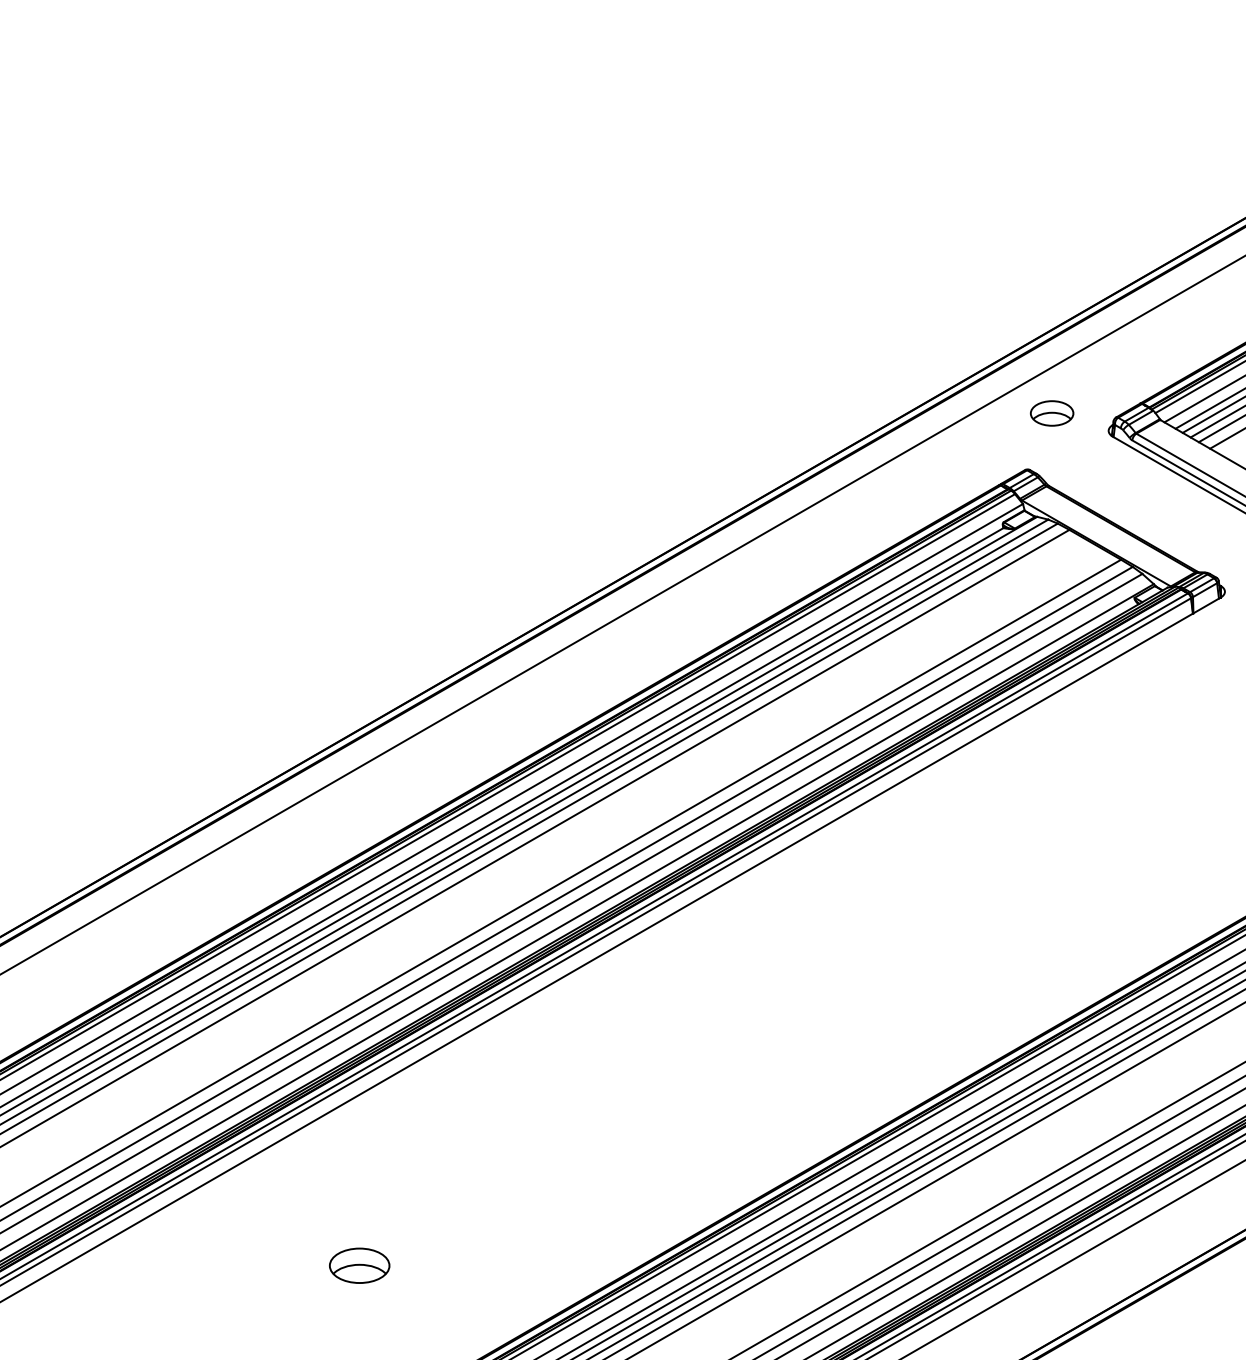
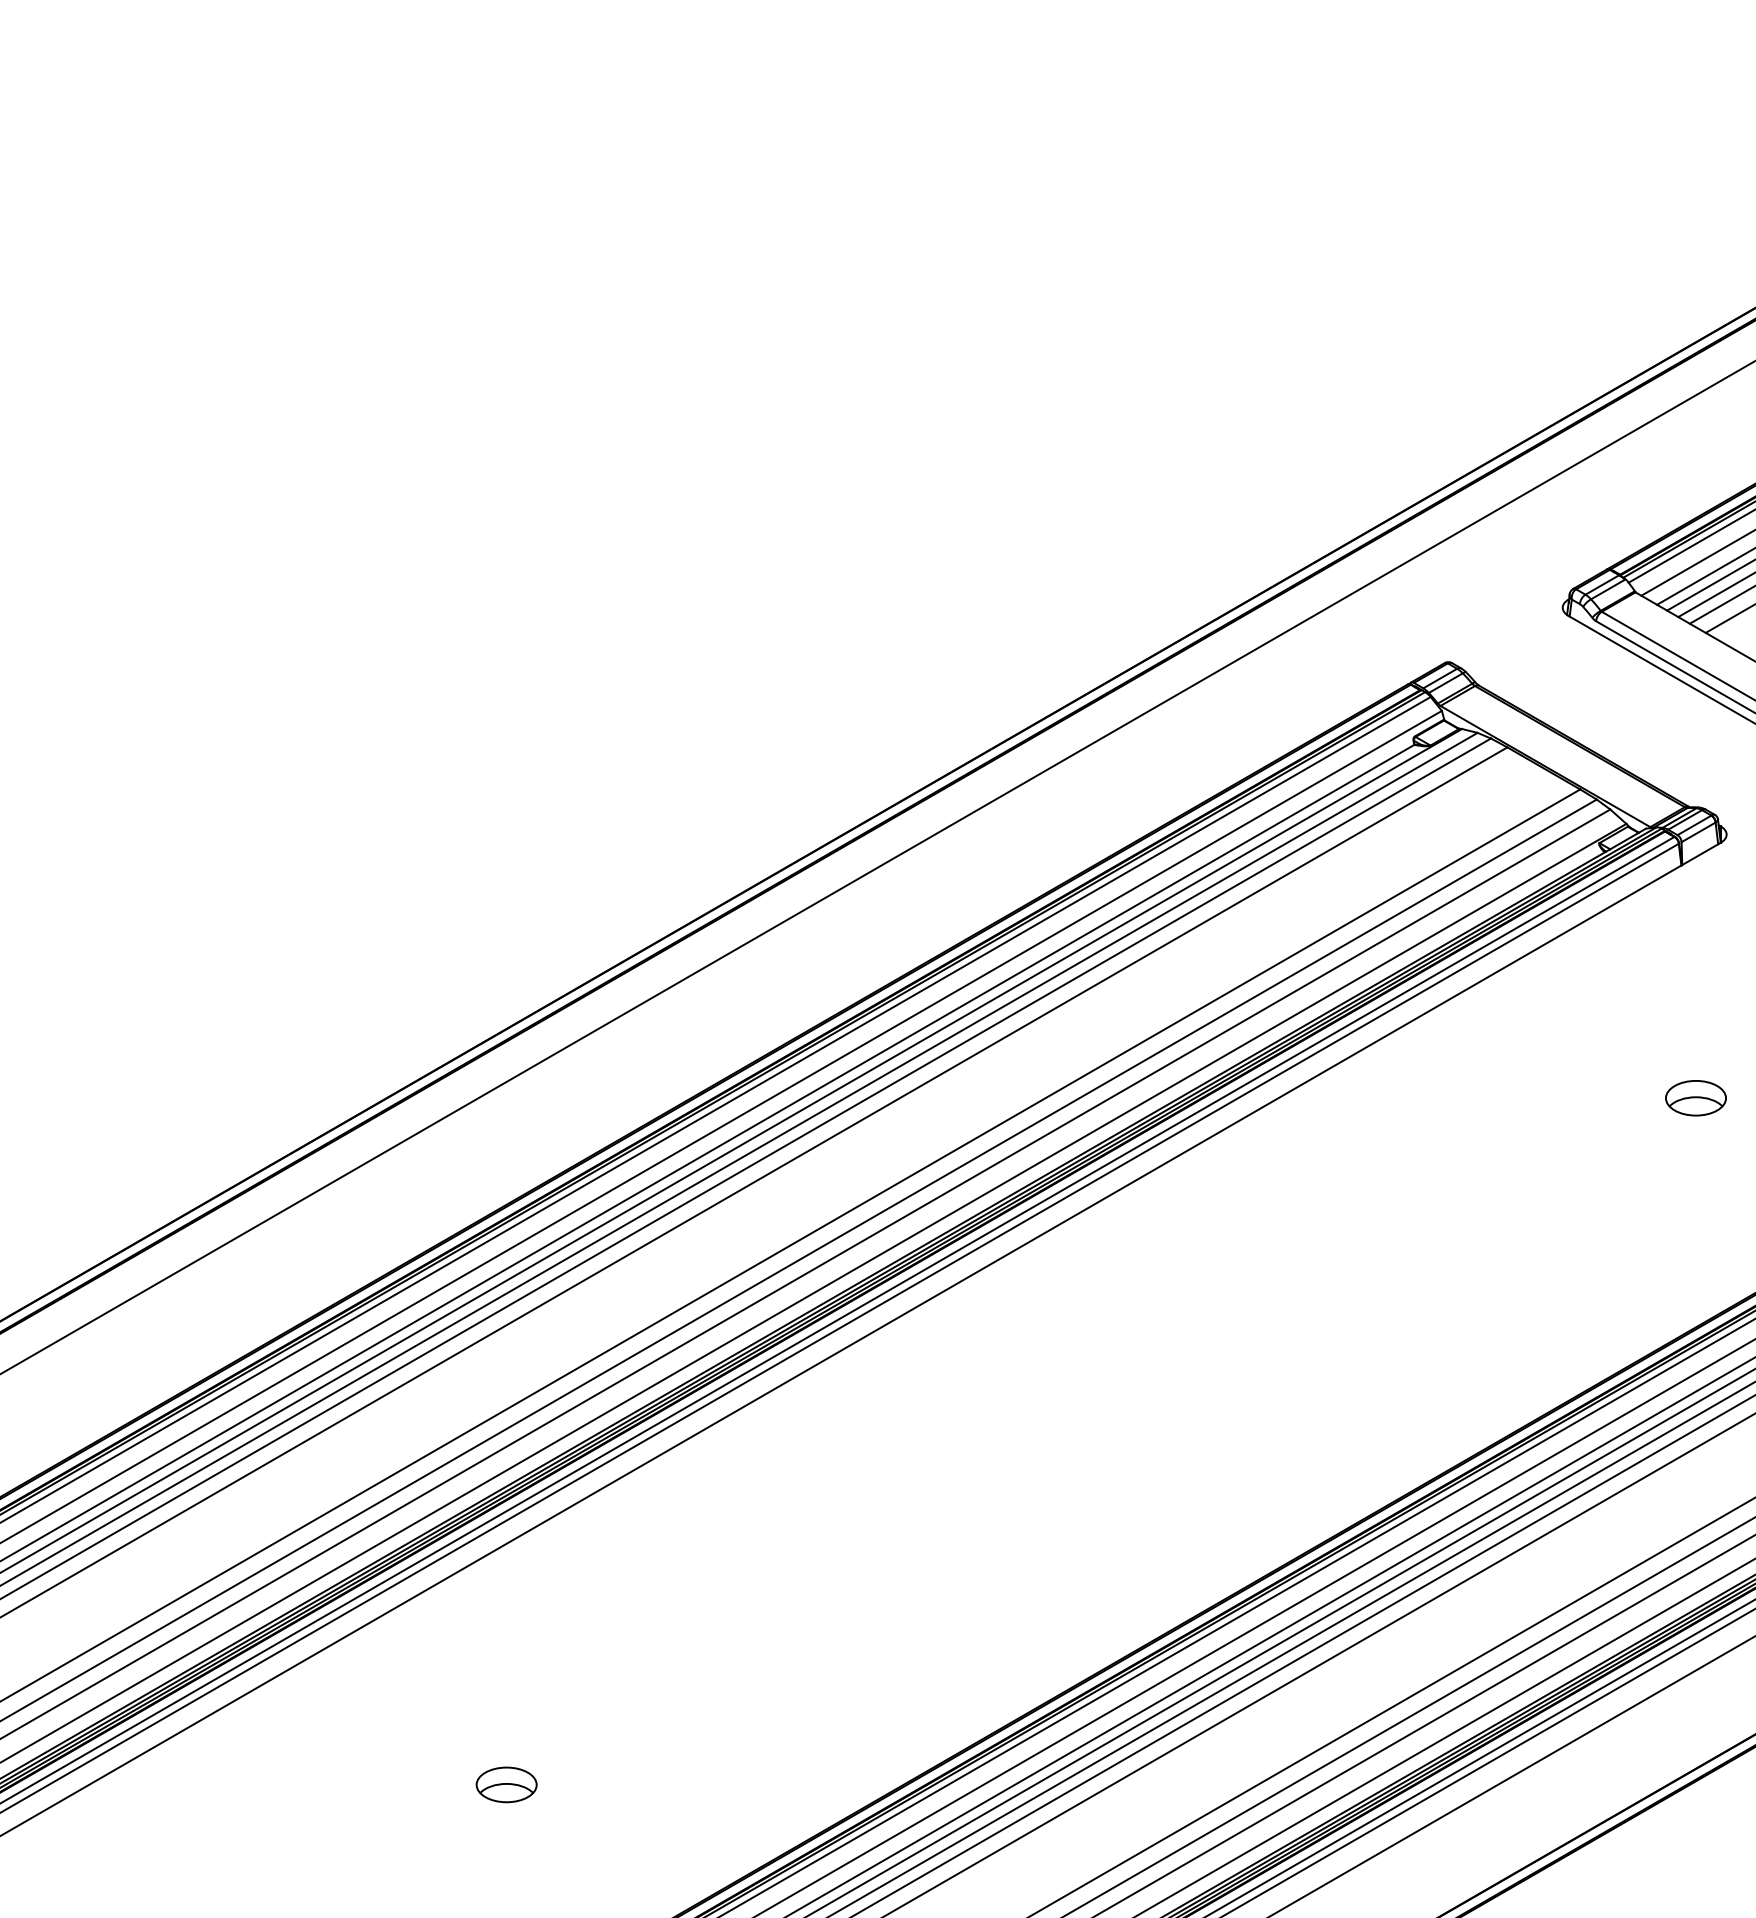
part: (1051, 413) -> (1695, 1098), moved
part: (359, 1265) -> (506, 1784), size x0.71

